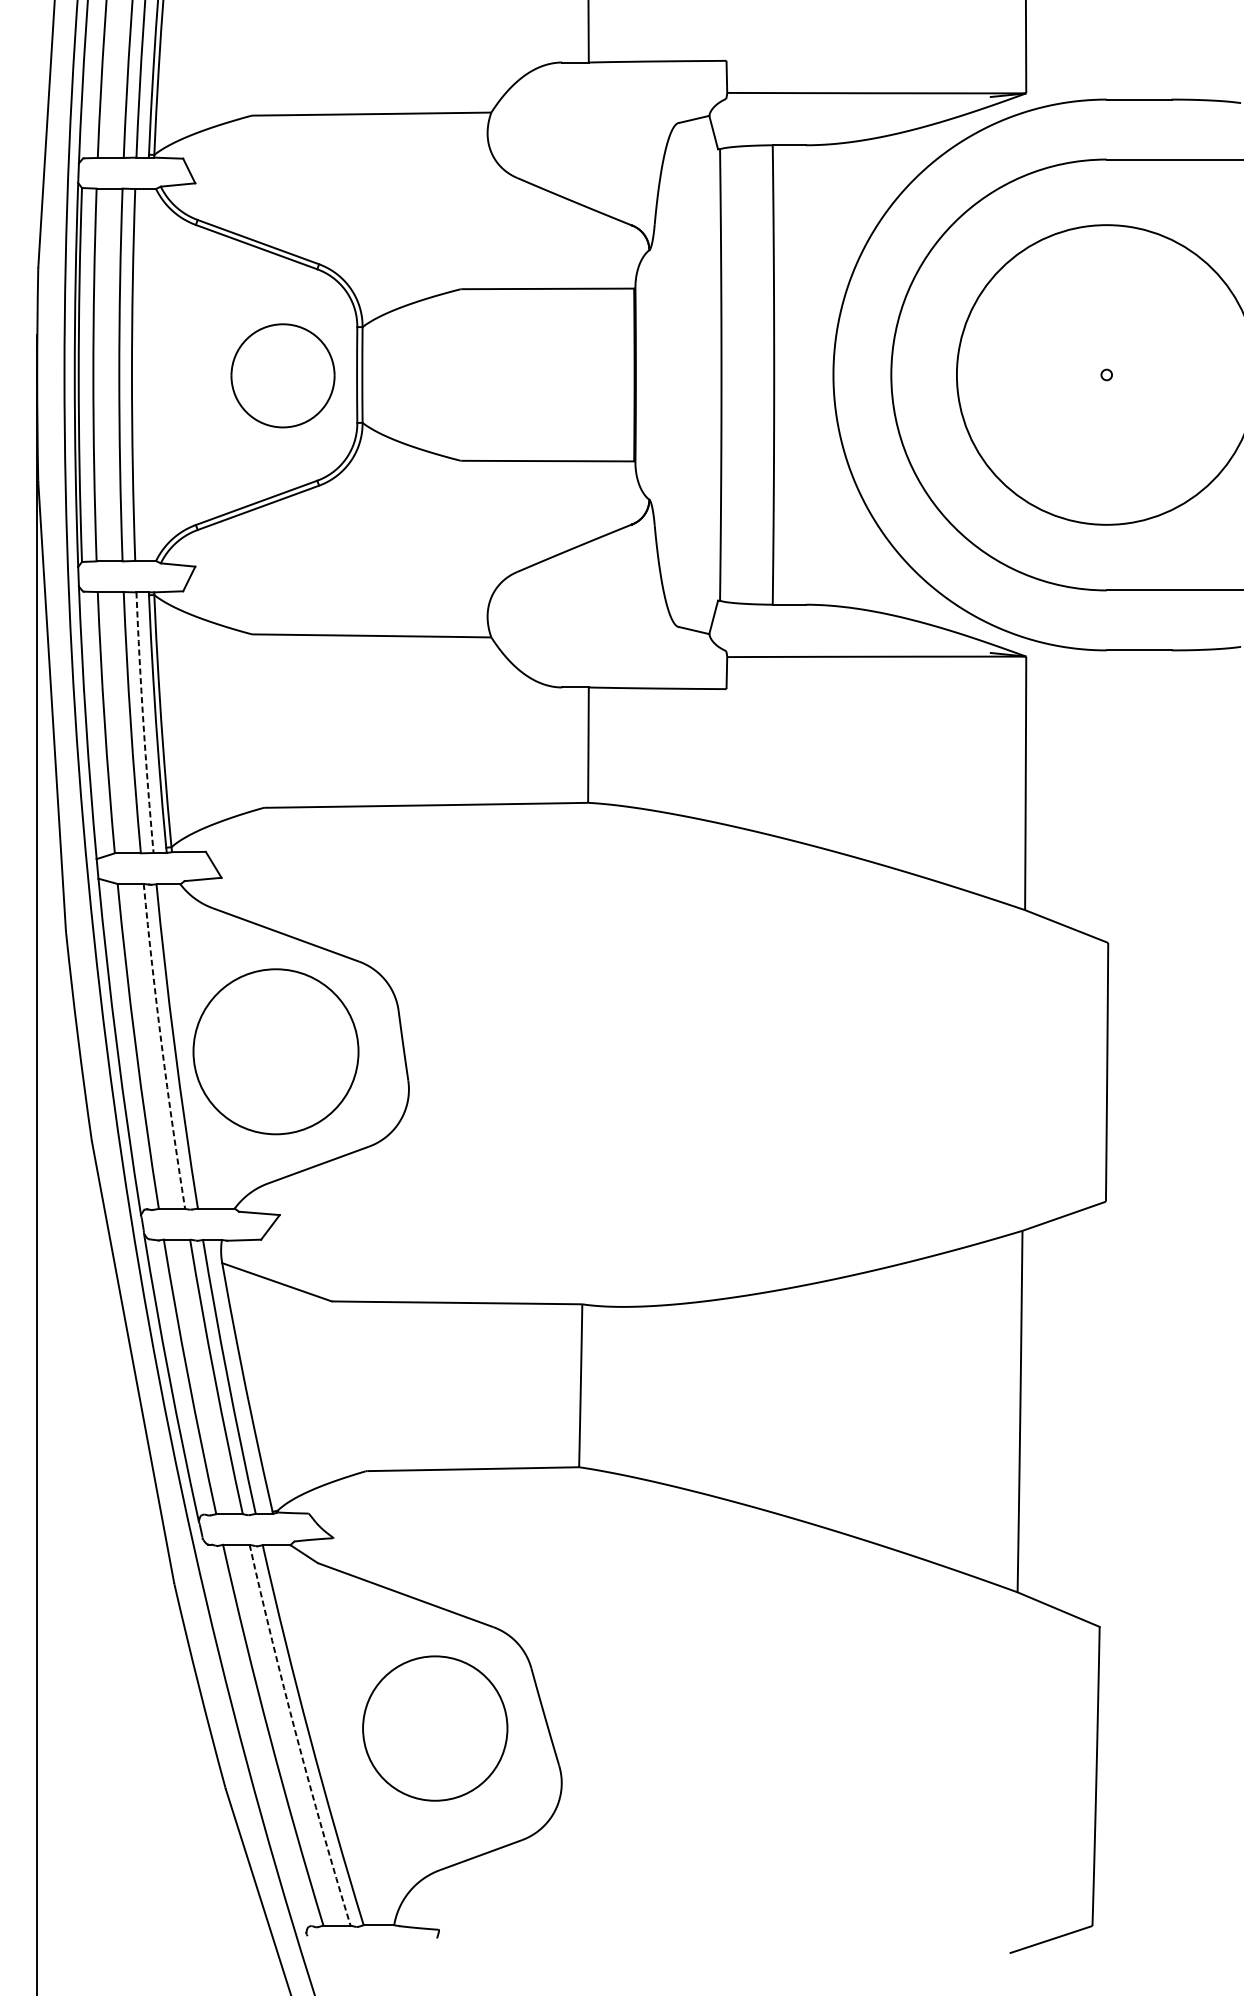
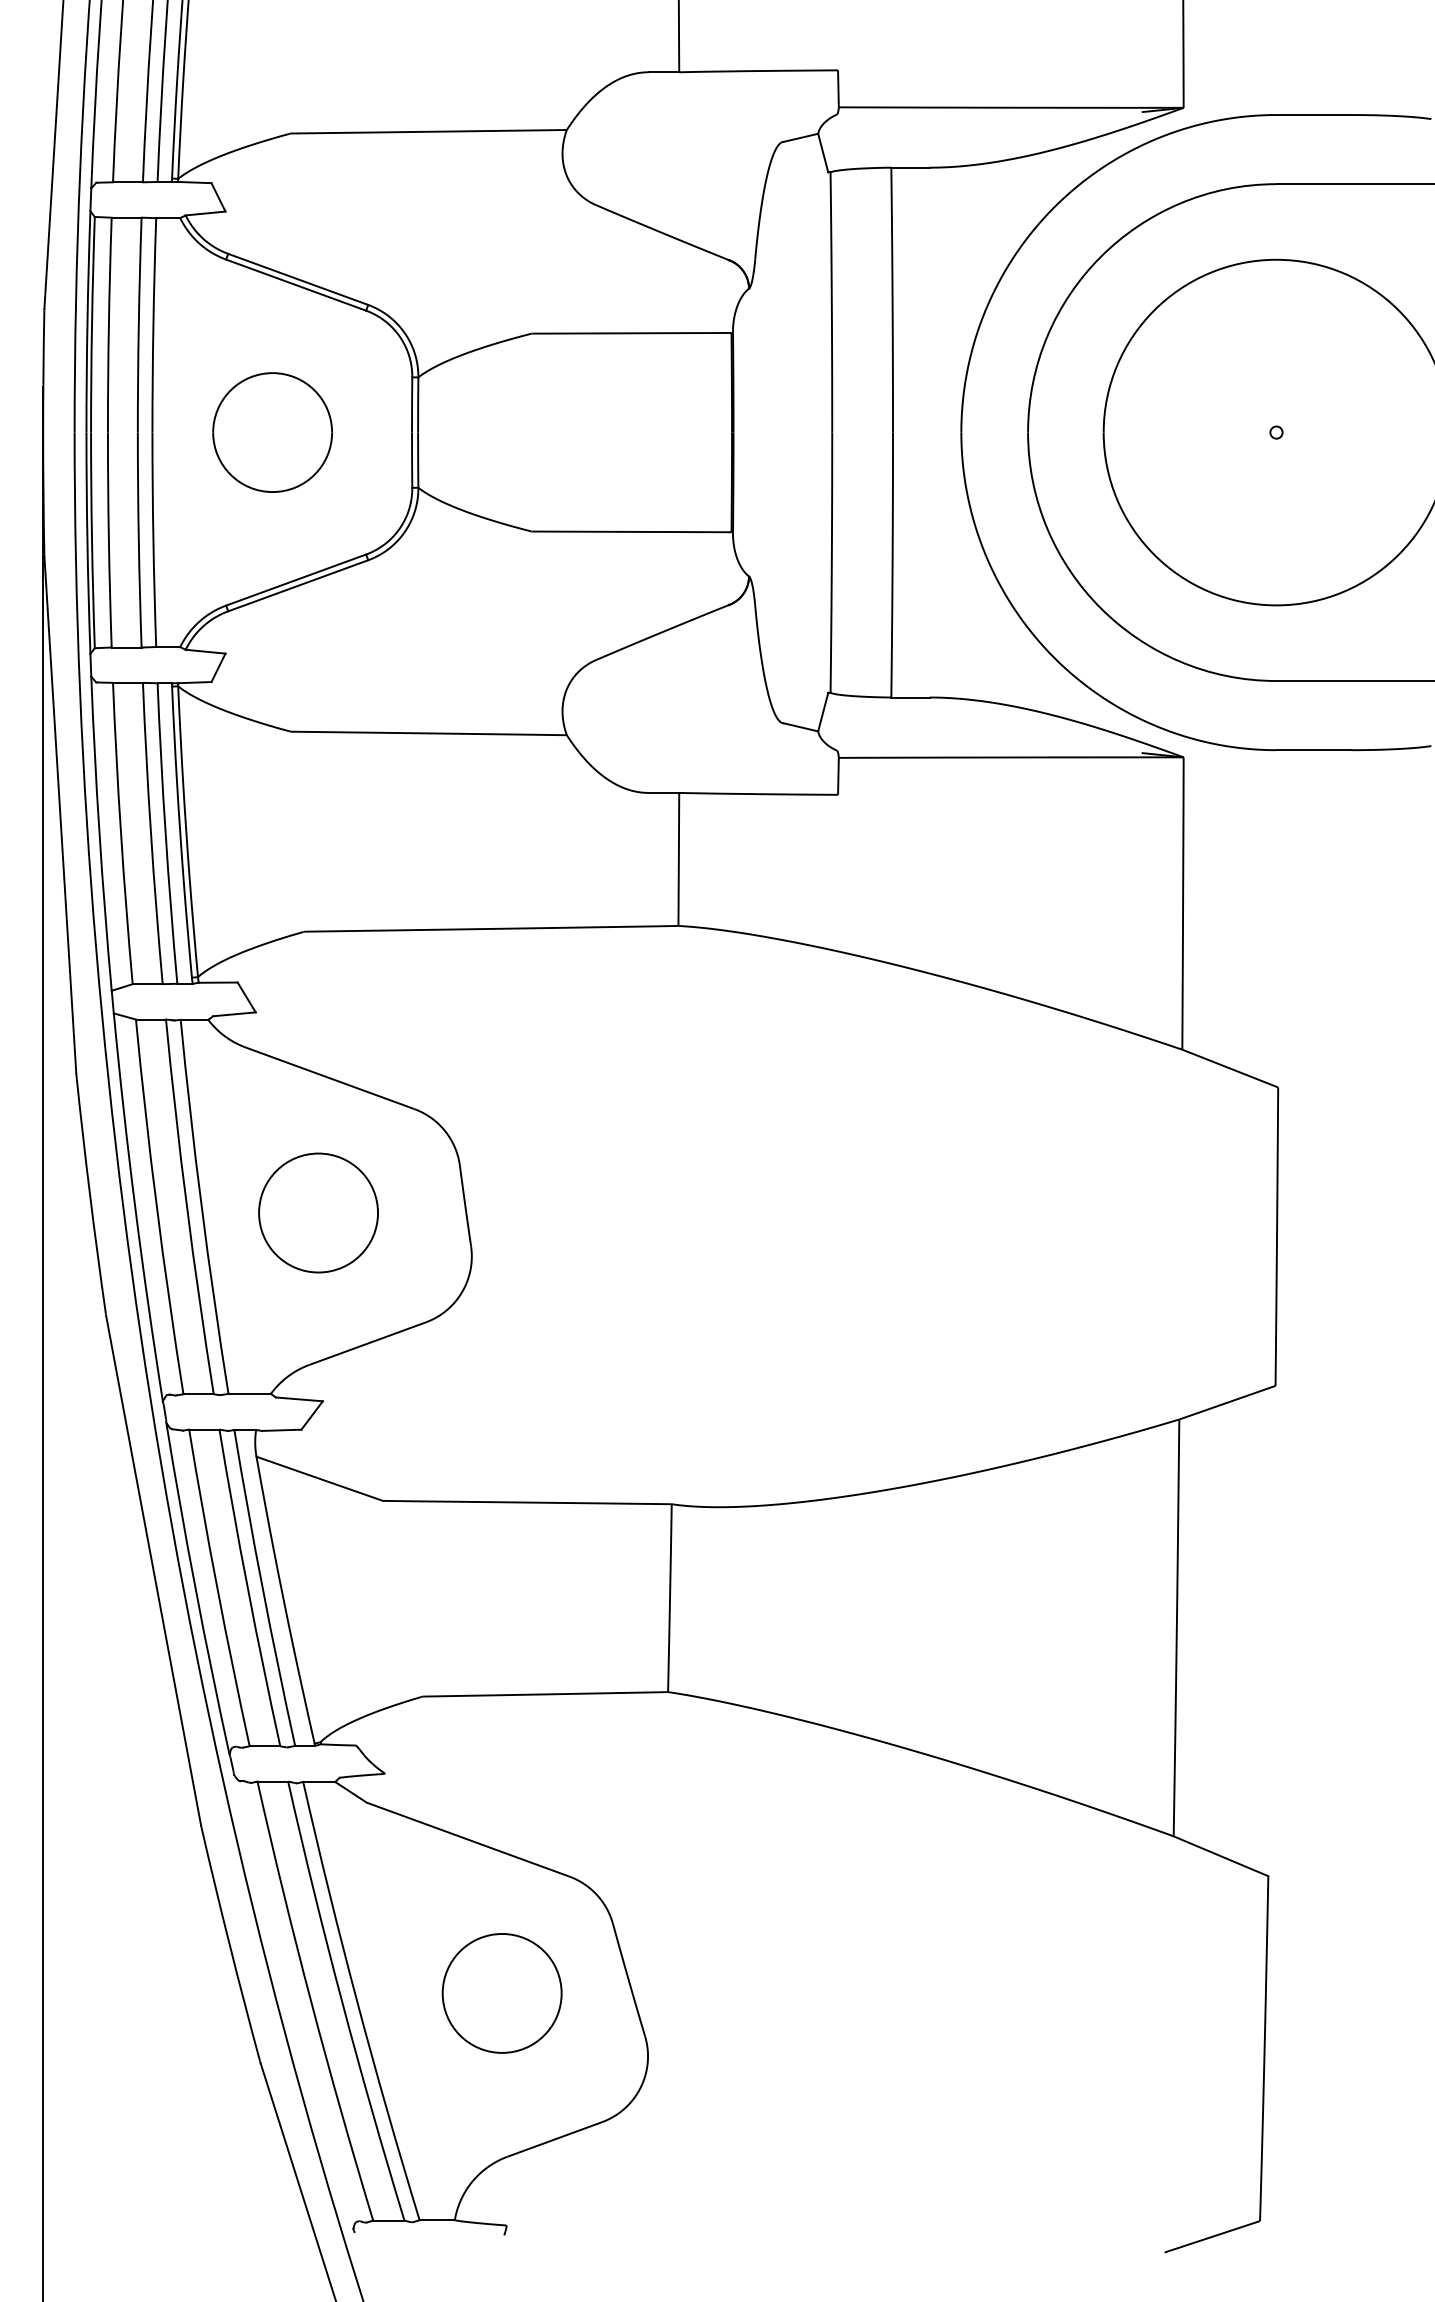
part: (282, 375) -> (272, 432), moved
arc: (143, 722) -> (165, 833), dashed -> solid
arc: (162, 1046) -> (187, 1207), dashed -> solid
circle: (275, 1051) -> (318, 1212), size x0.62
circle: (434, 1727) -> (501, 1992), size x0.71
arc: (296, 1736) -> (342, 2002), dashed -> solid

